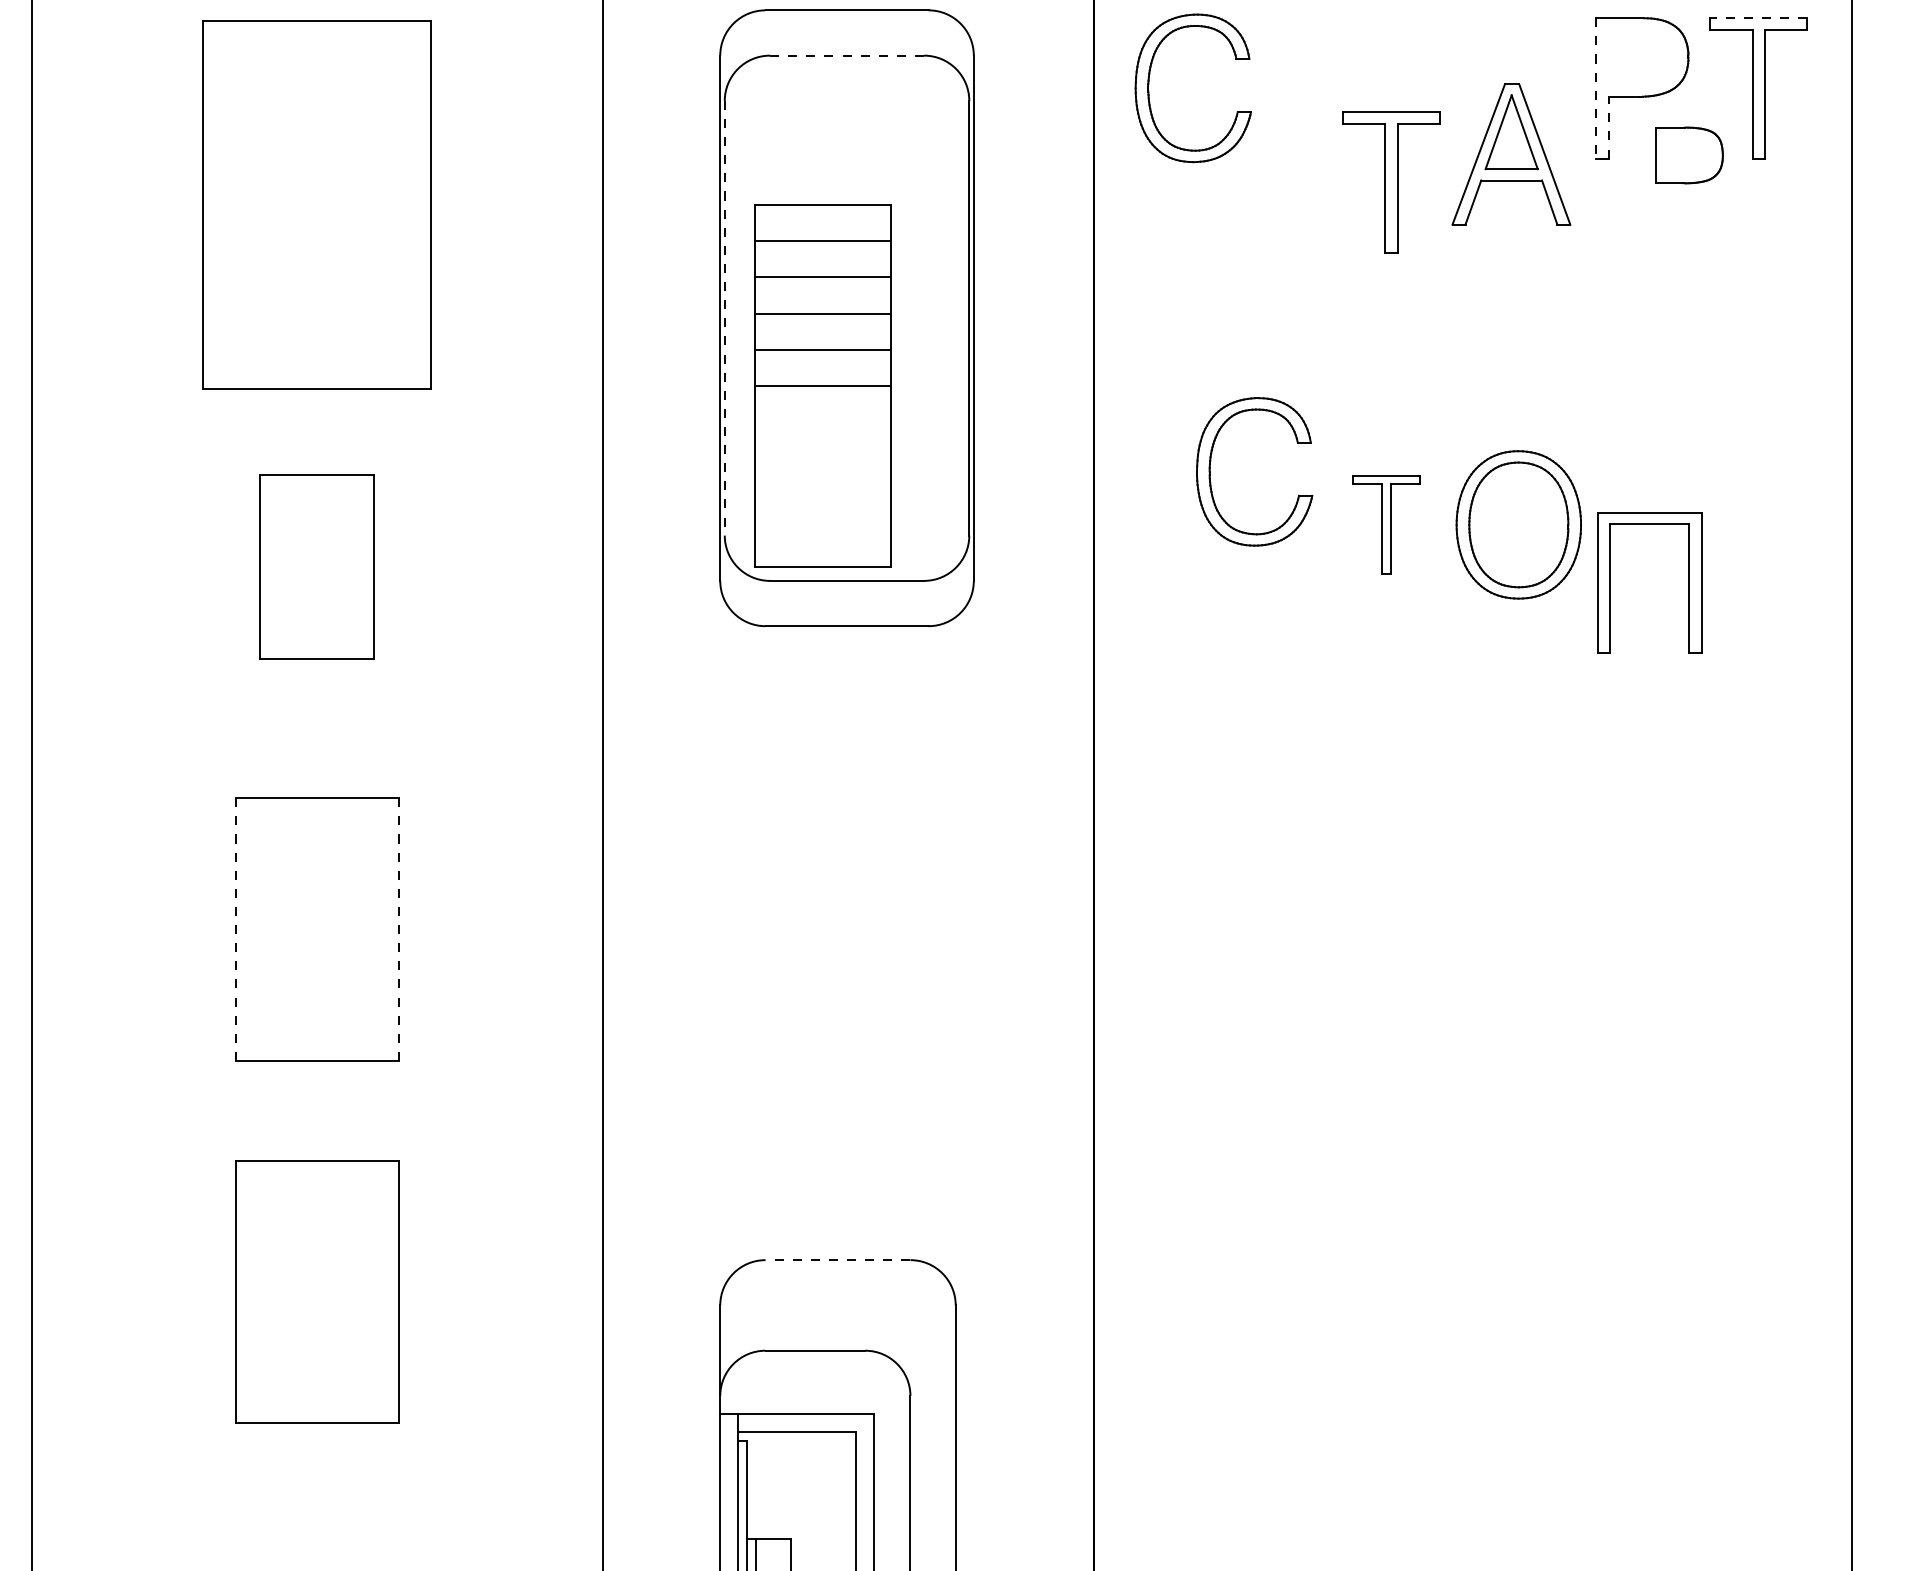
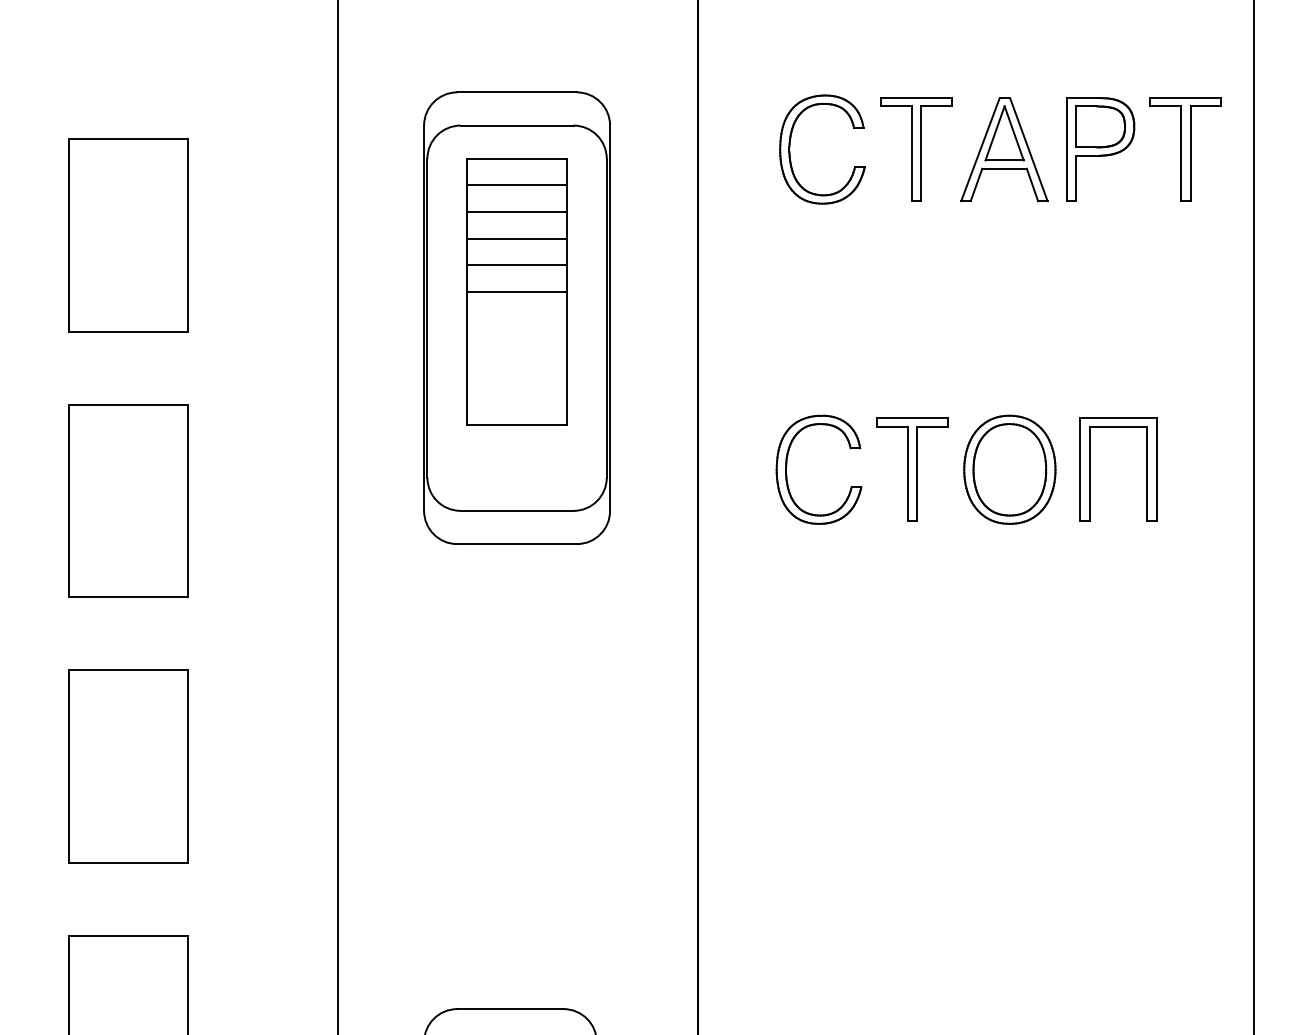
line: (1758, 18) -> (1185, 98), dashed -> solid
line: (847, 55) -> (517, 125), dashed -> solid
line: (1596, 88) -> (1066, 149), dashed -> solid
part: (1149, 91) -> (790, 151), moved
line: (1608, 127) -> (1075, 178), dashed -> solid
part: (1511, 154) -> (1004, 149), moved
part: (1689, 155) -> (1100, 126), moved
part: (1391, 182) -> (916, 149), moved
part: (317, 204) -> (128, 234), size x0.71
line: (724, 318) -> (427, 318), dashed -> solid
part: (822, 385) -> (516, 291), moved
part: (1210, 471) -> (786, 469), moved
part: (1386, 524) -> (912, 469), size x1.43
part: (317, 567) -> (128, 501), size x1.43
part: (1610, 582) -> (1089, 469), moved
line: (398, 929) -> (188, 766), dashed -> solid
line: (235, 930) -> (68, 767), dashed -> solid
line: (837, 1260) -> (510, 1009), dashed -> solid

